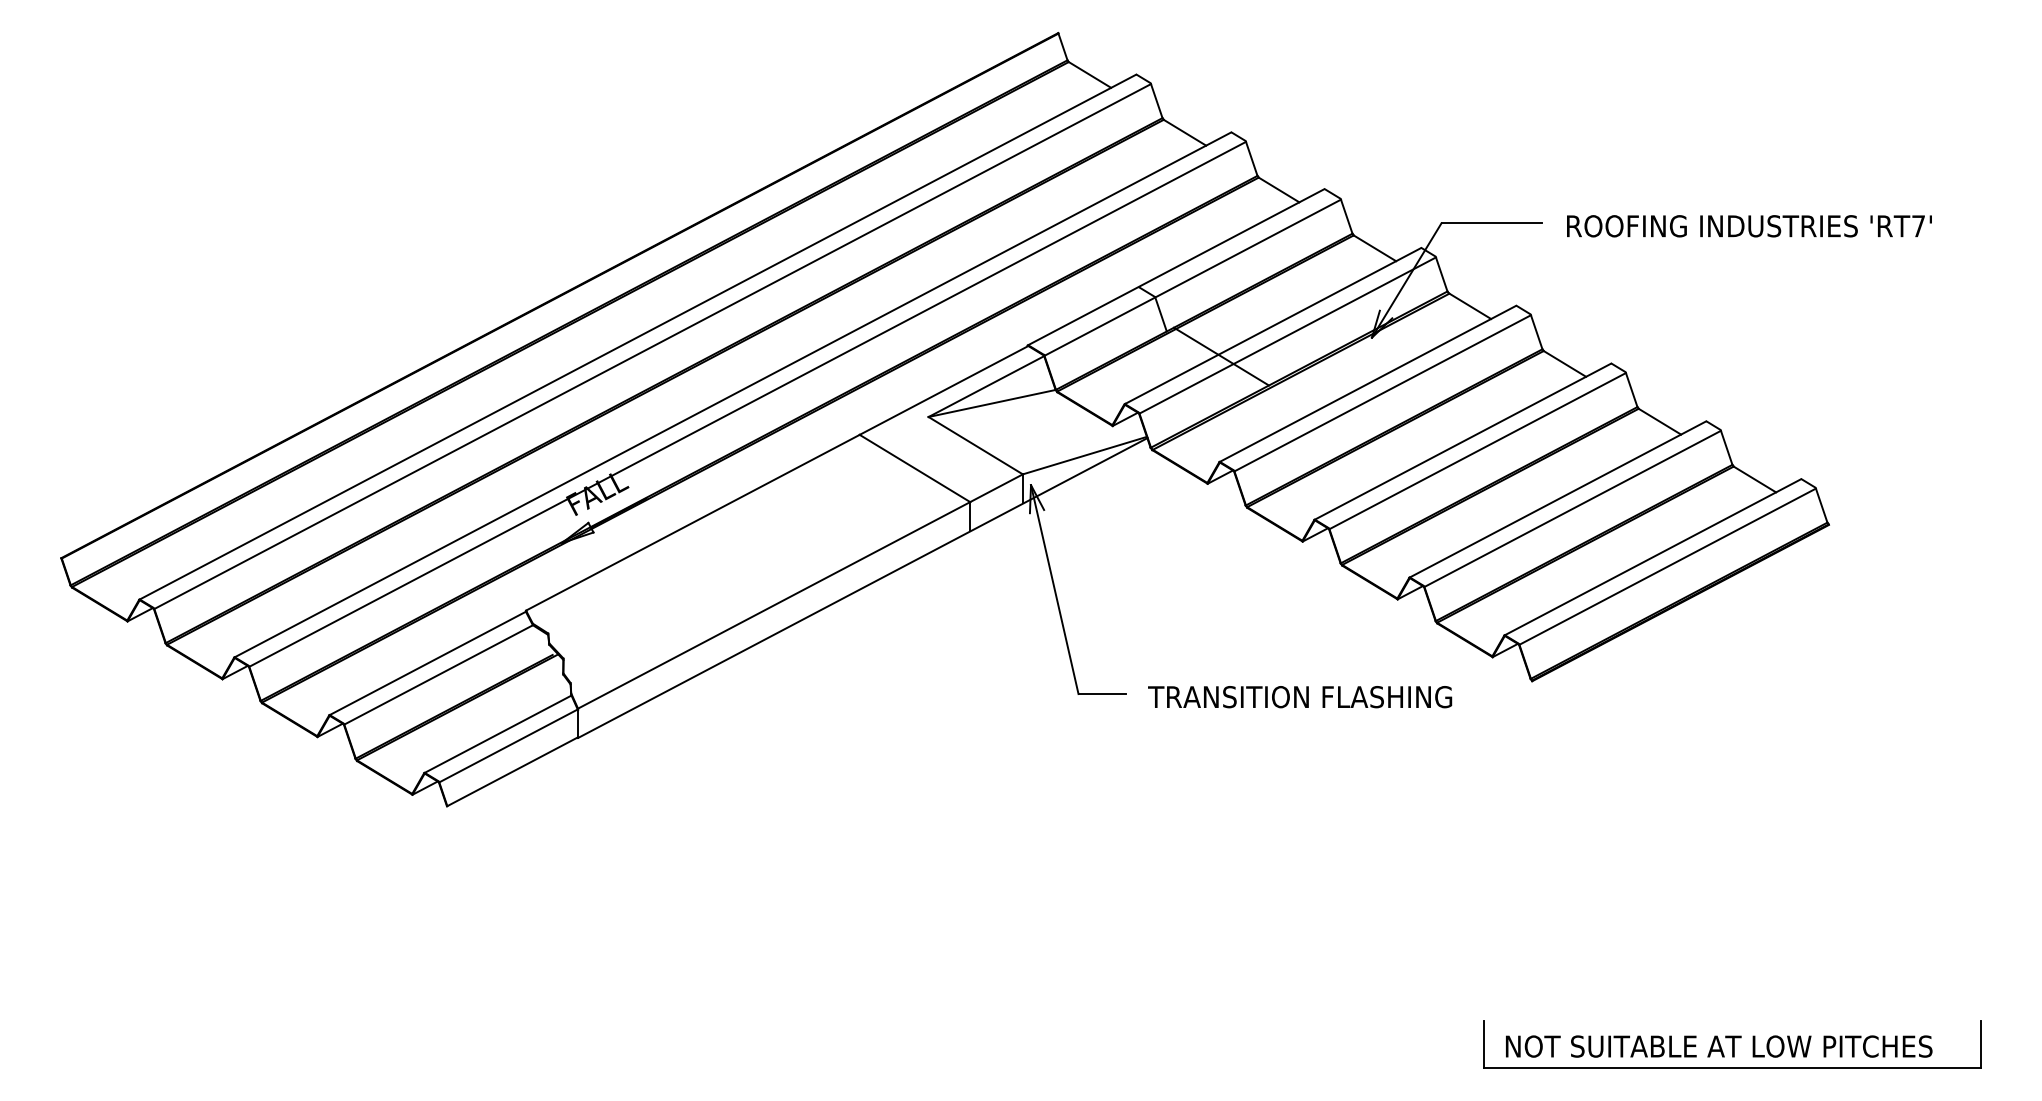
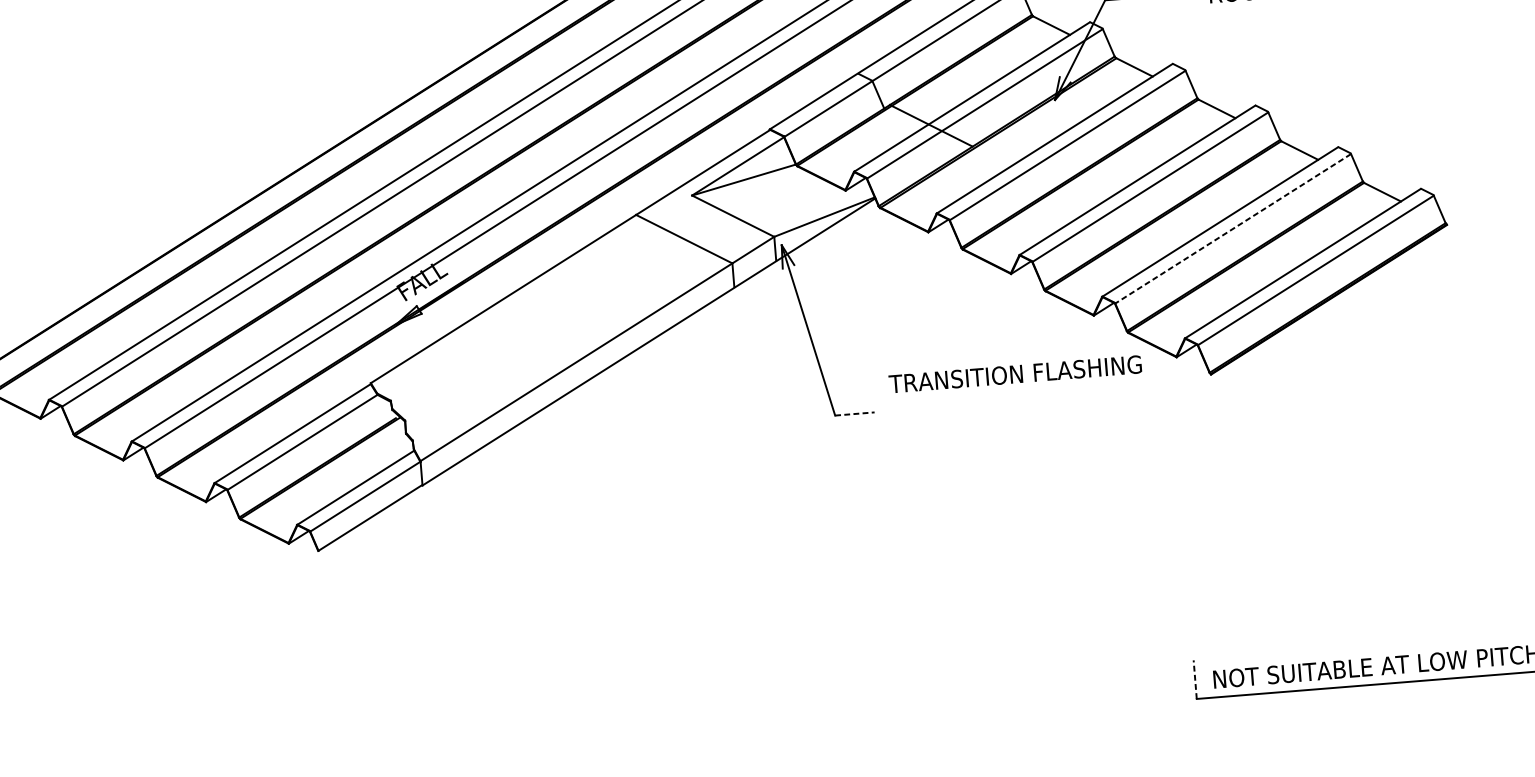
line: (1572, 508) -> (1232, 228), solid -> dashed
line: (1102, 694) -> (855, 414), solid -> dashed
text: (1300, 697) -> (1015, 374), moved
line: (1483, 1044) -> (1194, 679), solid -> dashed

